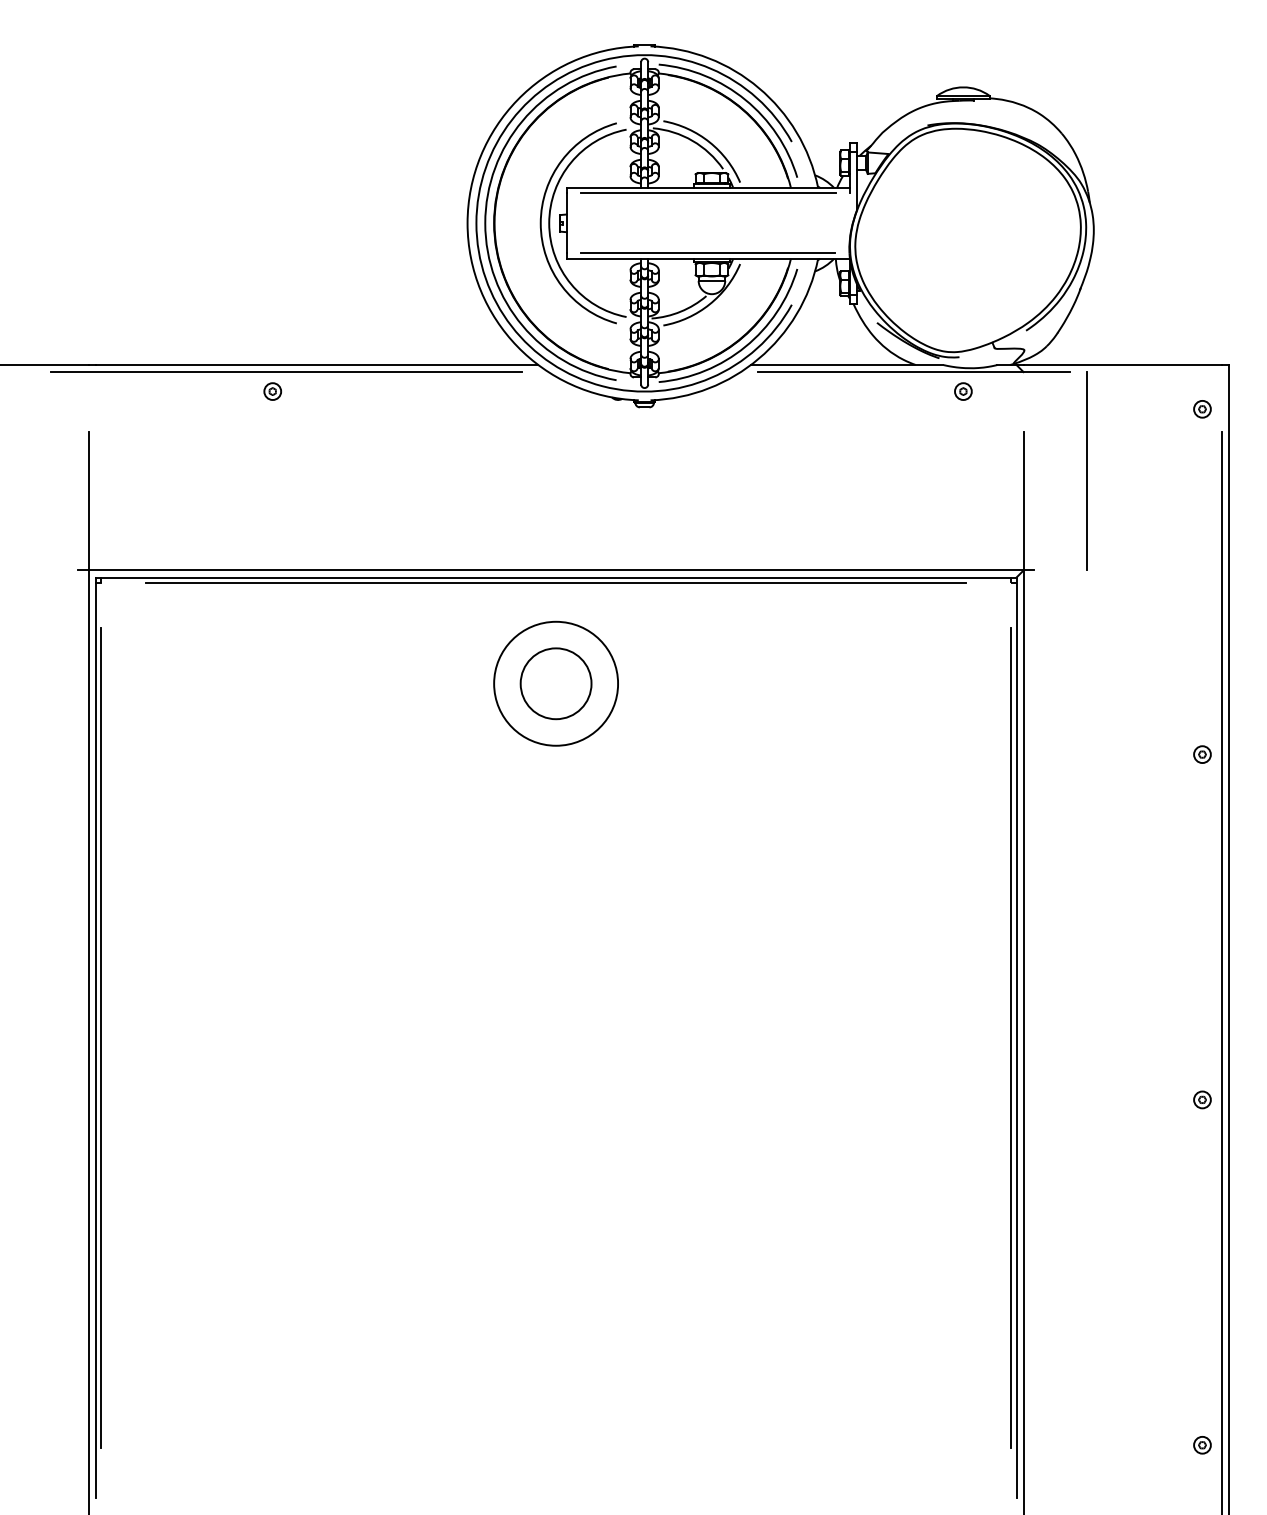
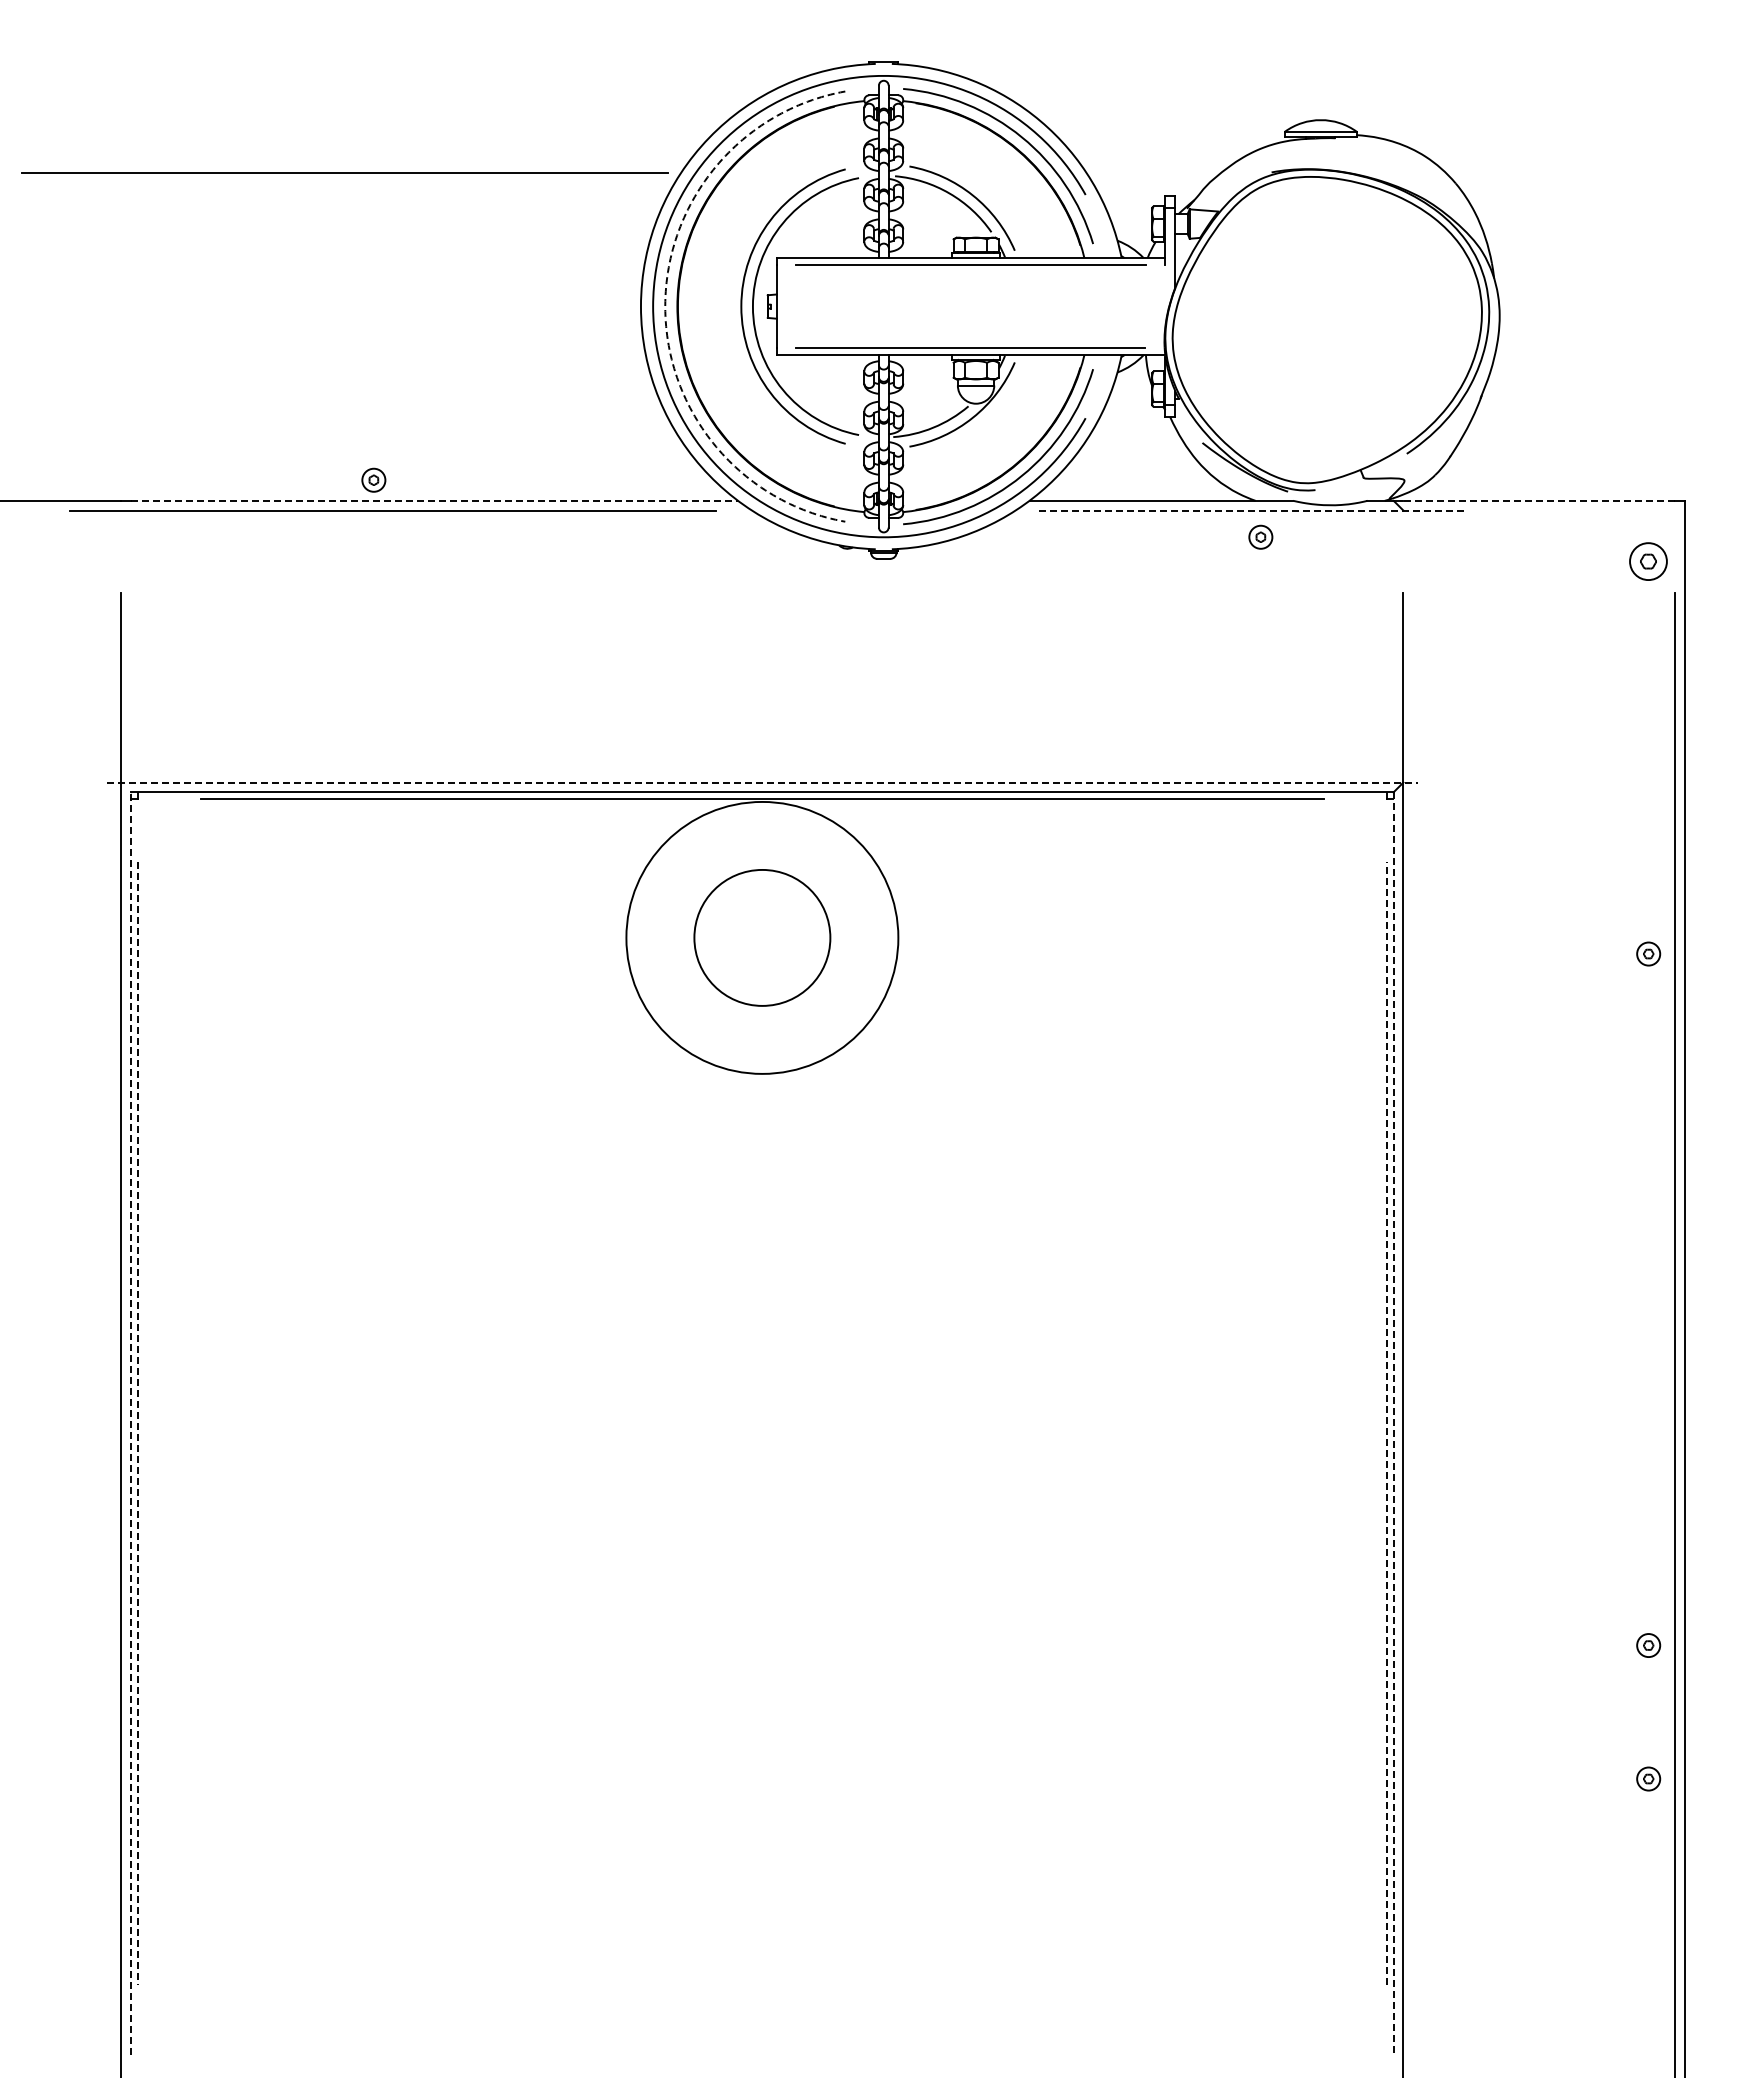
line: (251, 125) -> (344, 172), added
arc: (485, 223) -> (665, 306), solid -> dashed
line: (316, 364) -> (434, 500), solid -> dashed
line: (1122, 364) -> (1539, 500), solid -> dashed
line: (914, 372) -> (1253, 510), solid -> dashed
part: (272, 391) -> (373, 479), moved
part: (963, 391) -> (1260, 536), moved
part: (1202, 409) -> (1648, 561), size x1.6
line: (1087, 471) -> (1490, 646), removed
line: (556, 570) -> (762, 782), solid -> dashed
circle: (555, 683) -> (761, 937), size x1.4
circle: (556, 683) -> (762, 937), size x1.6
part: (1202, 754) -> (1648, 953), moved
line: (96, 1037) -> (131, 1423), solid -> dashed
line: (101, 1037) -> (138, 1423), solid -> dashed
line: (1011, 1037) -> (1386, 1423), solid -> dashed
line: (1016, 1038) -> (1393, 1424), solid -> dashed
part: (1202, 1099) -> (1648, 1645), moved
part: (1202, 1444) -> (1648, 1778), moved

